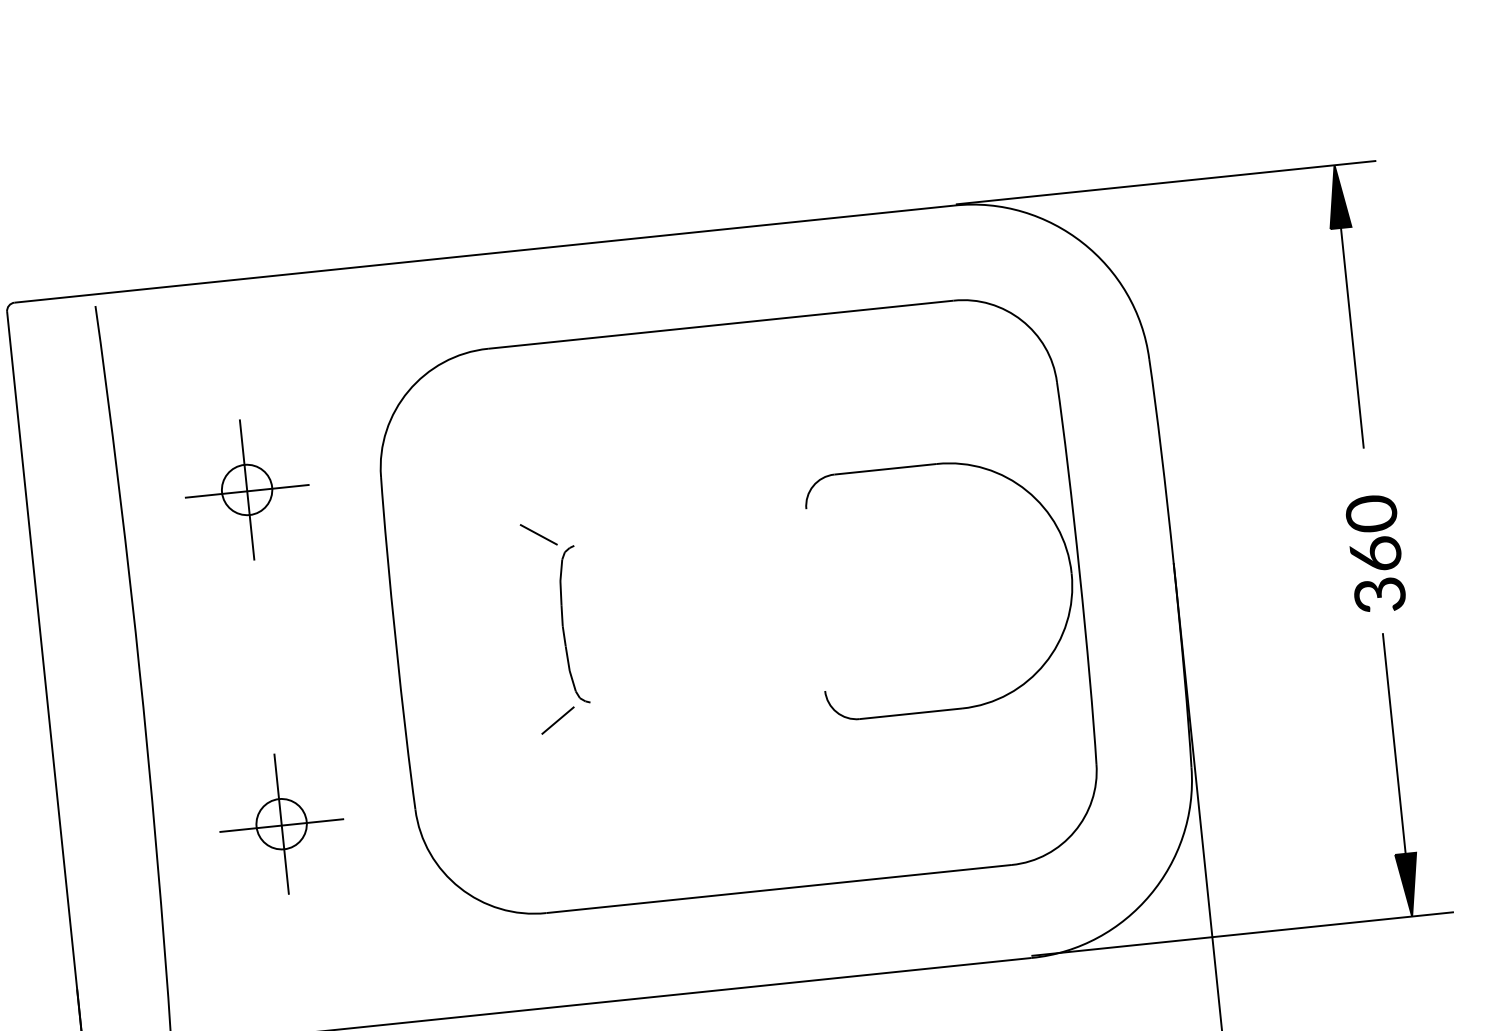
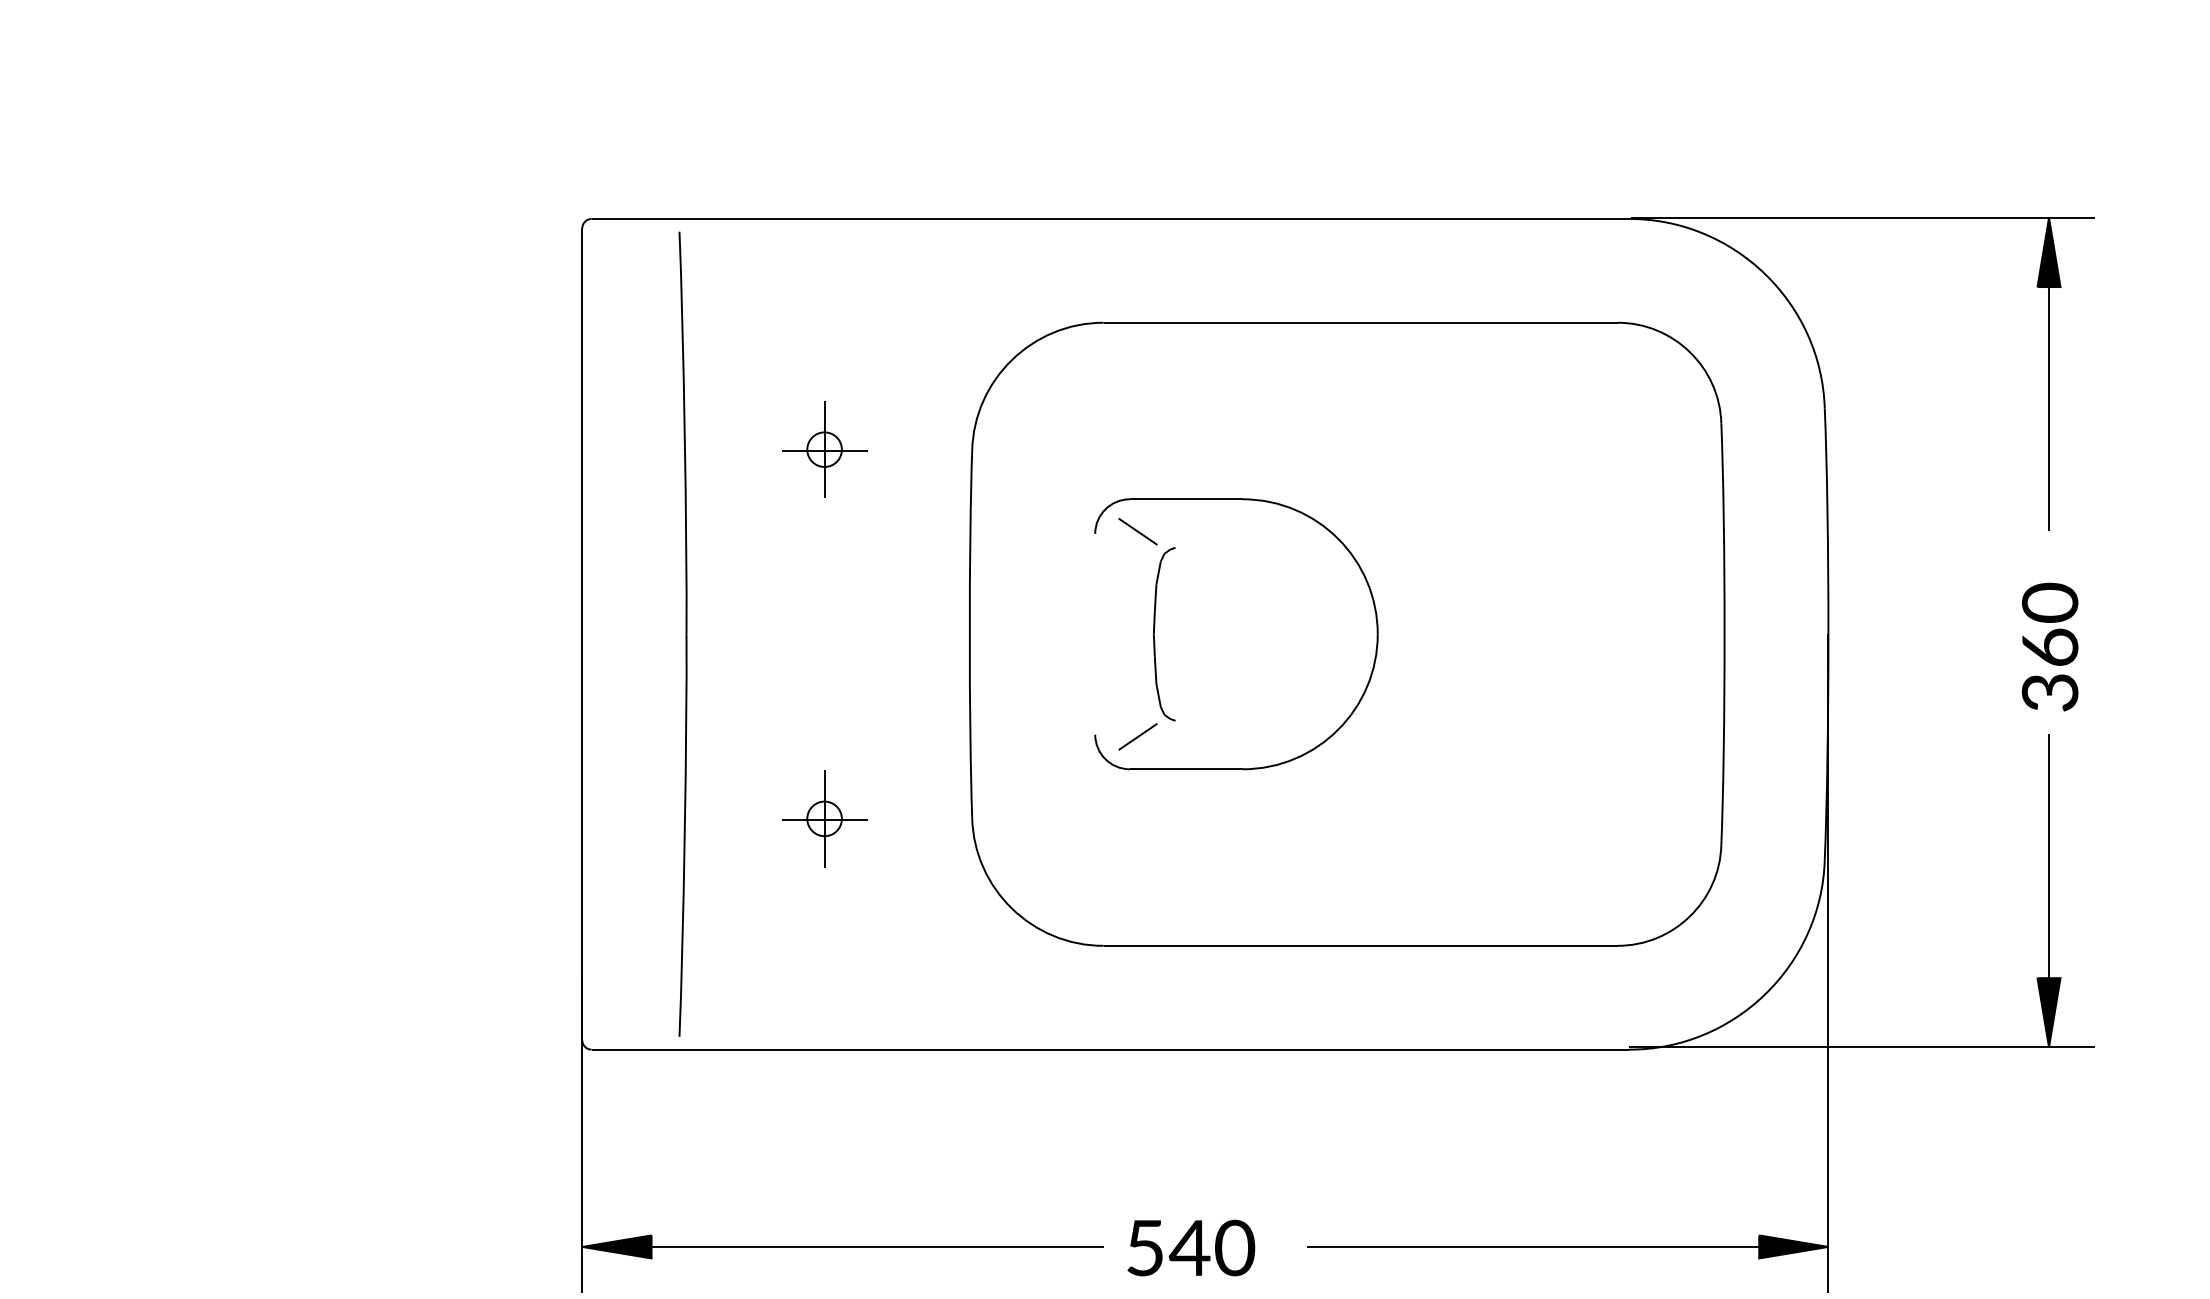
part: (247, 489) -> (824, 449), size x0.62
part: (956, 708) -> (1236, 768), moved
part: (281, 823) -> (824, 818), size x0.62

